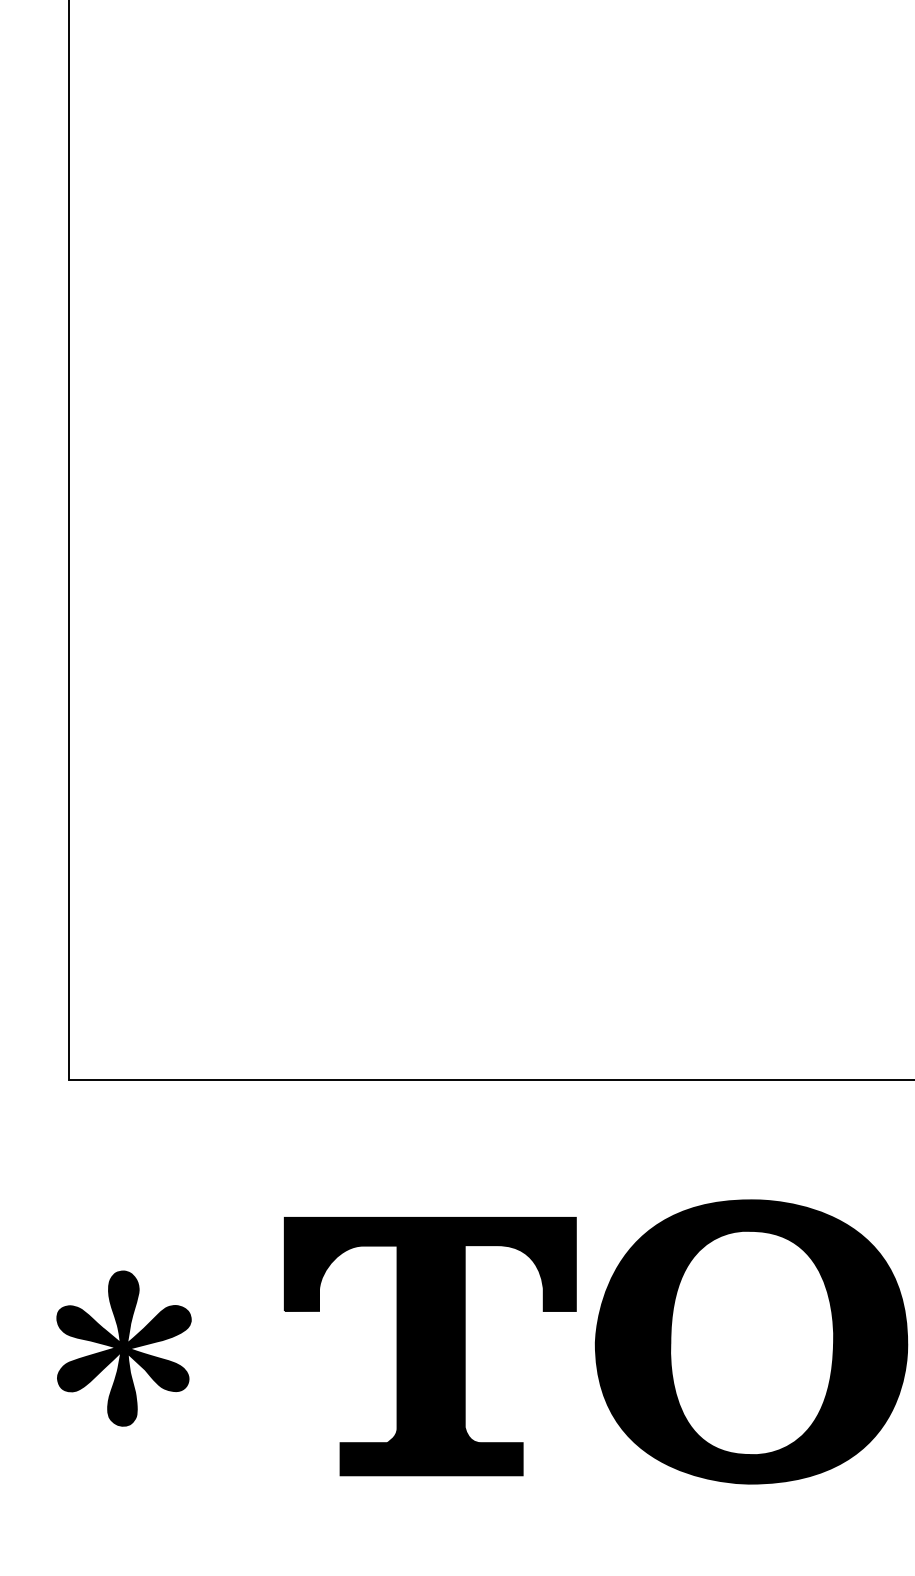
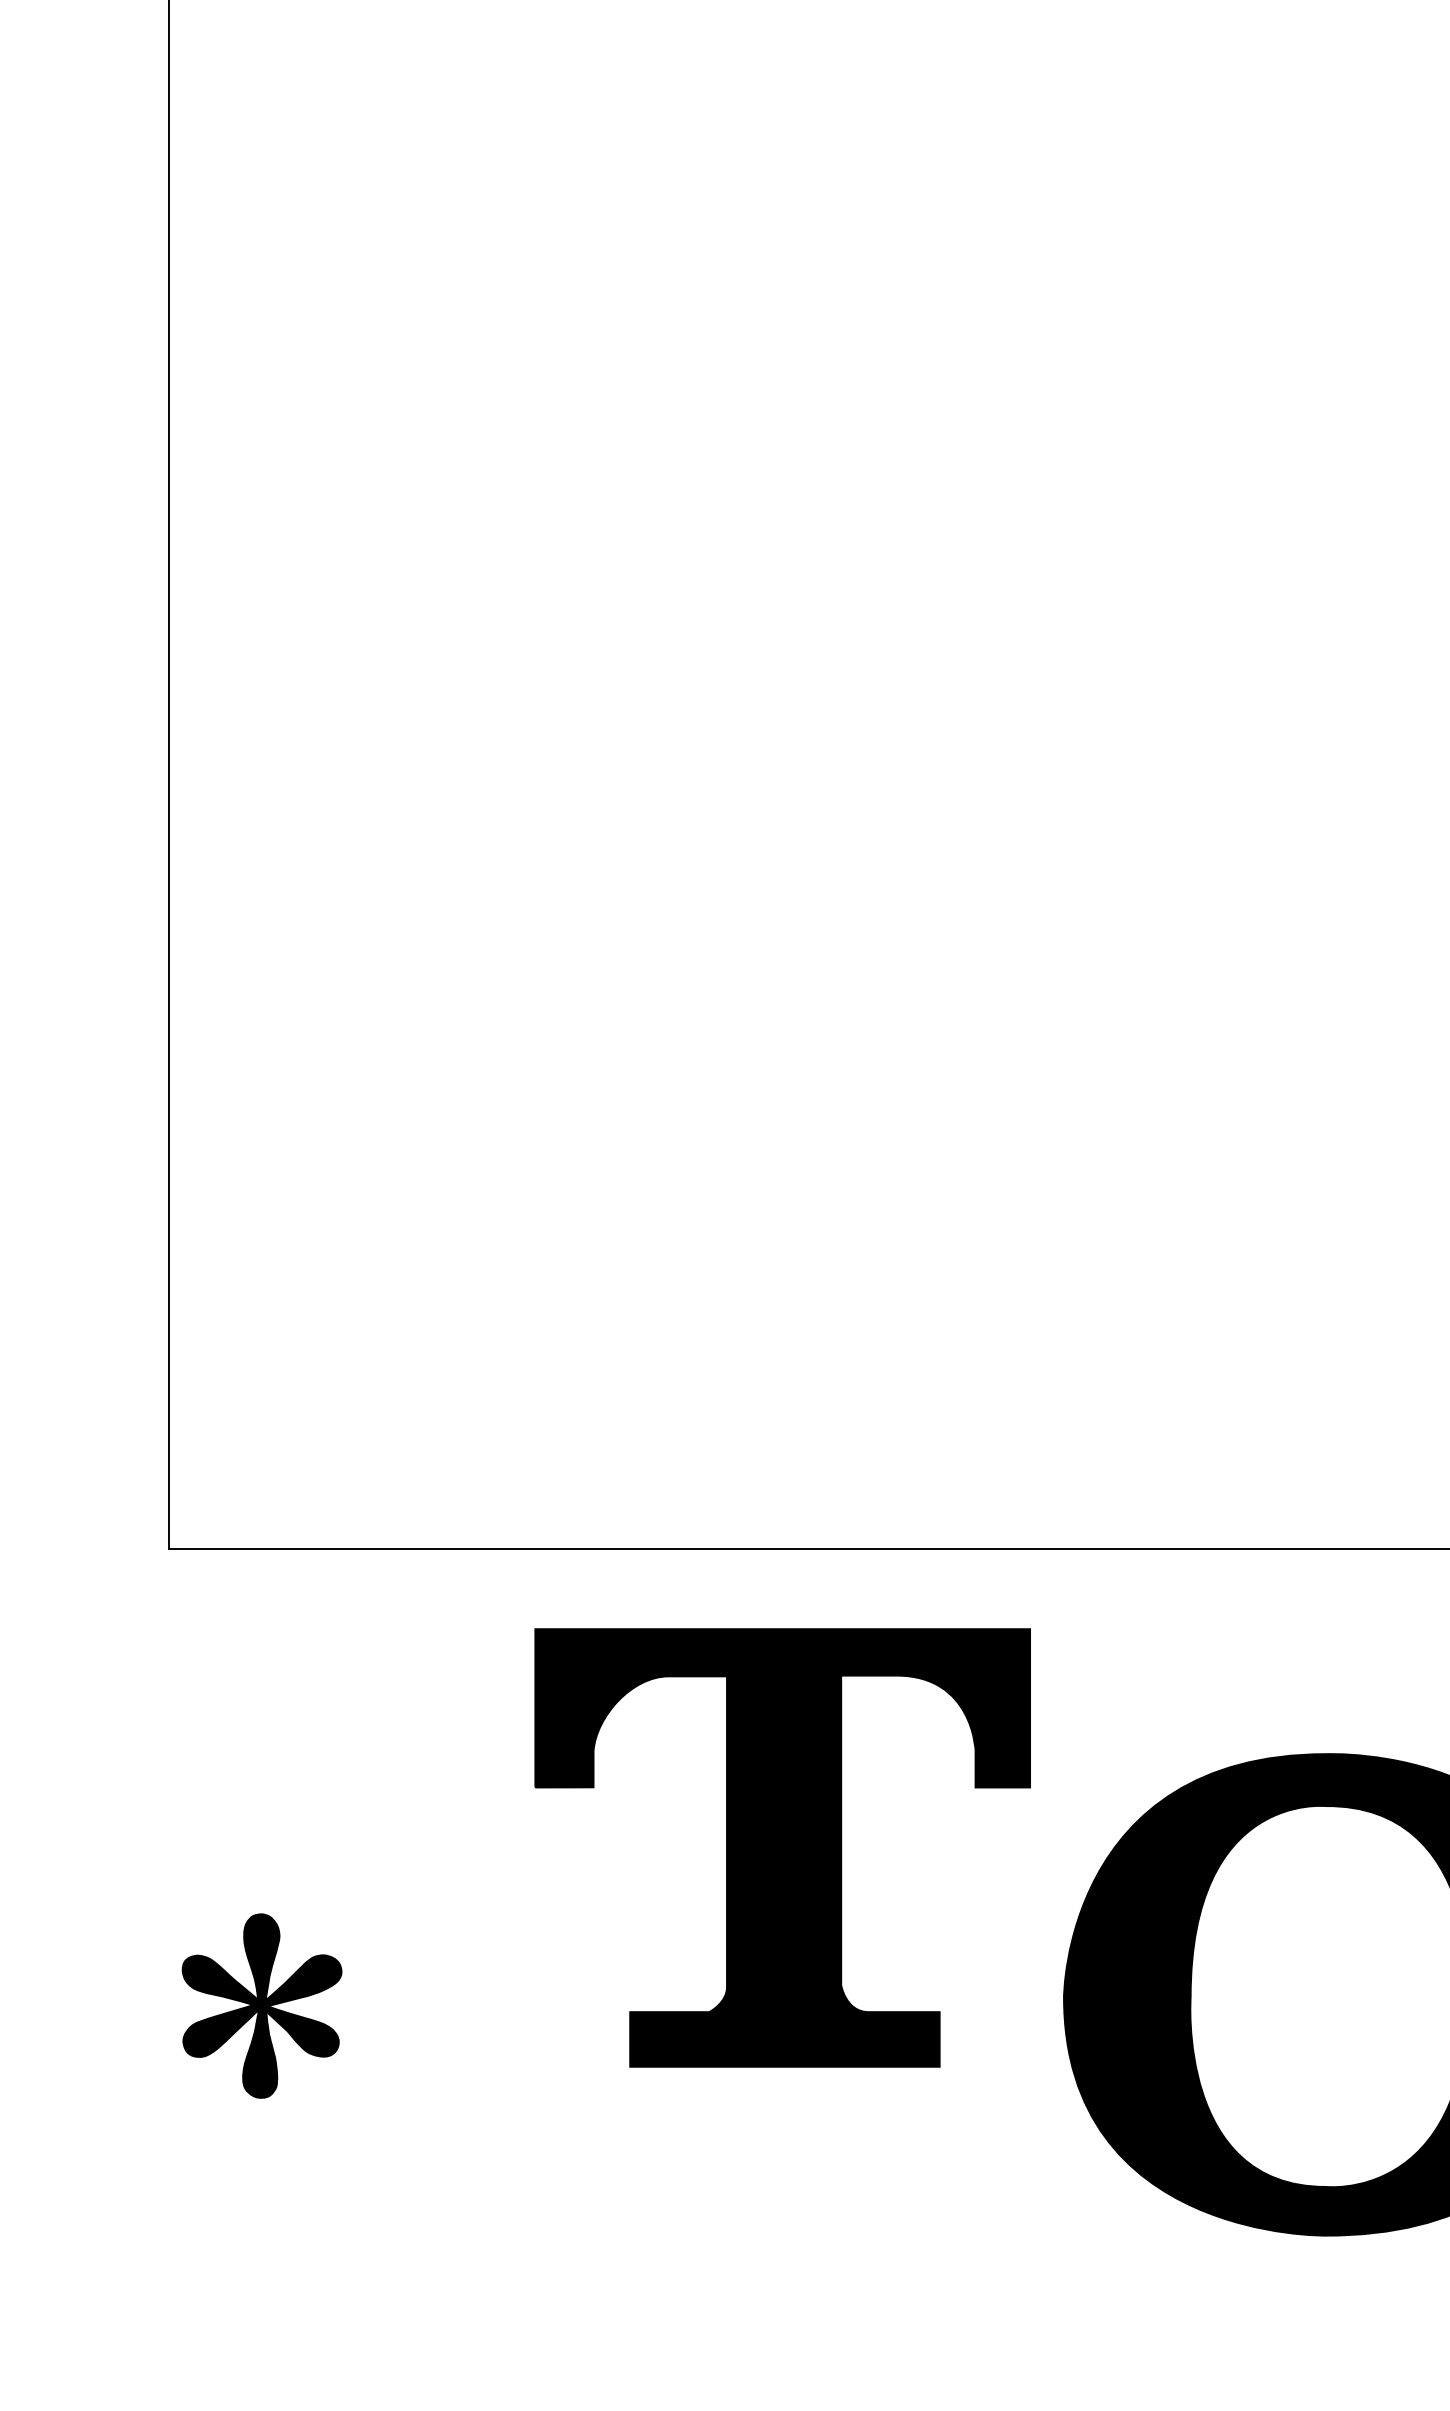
part: (429, 1346) -> (781, 1847), moved
part: (123, 1348) -> (261, 2005), size x0.7

